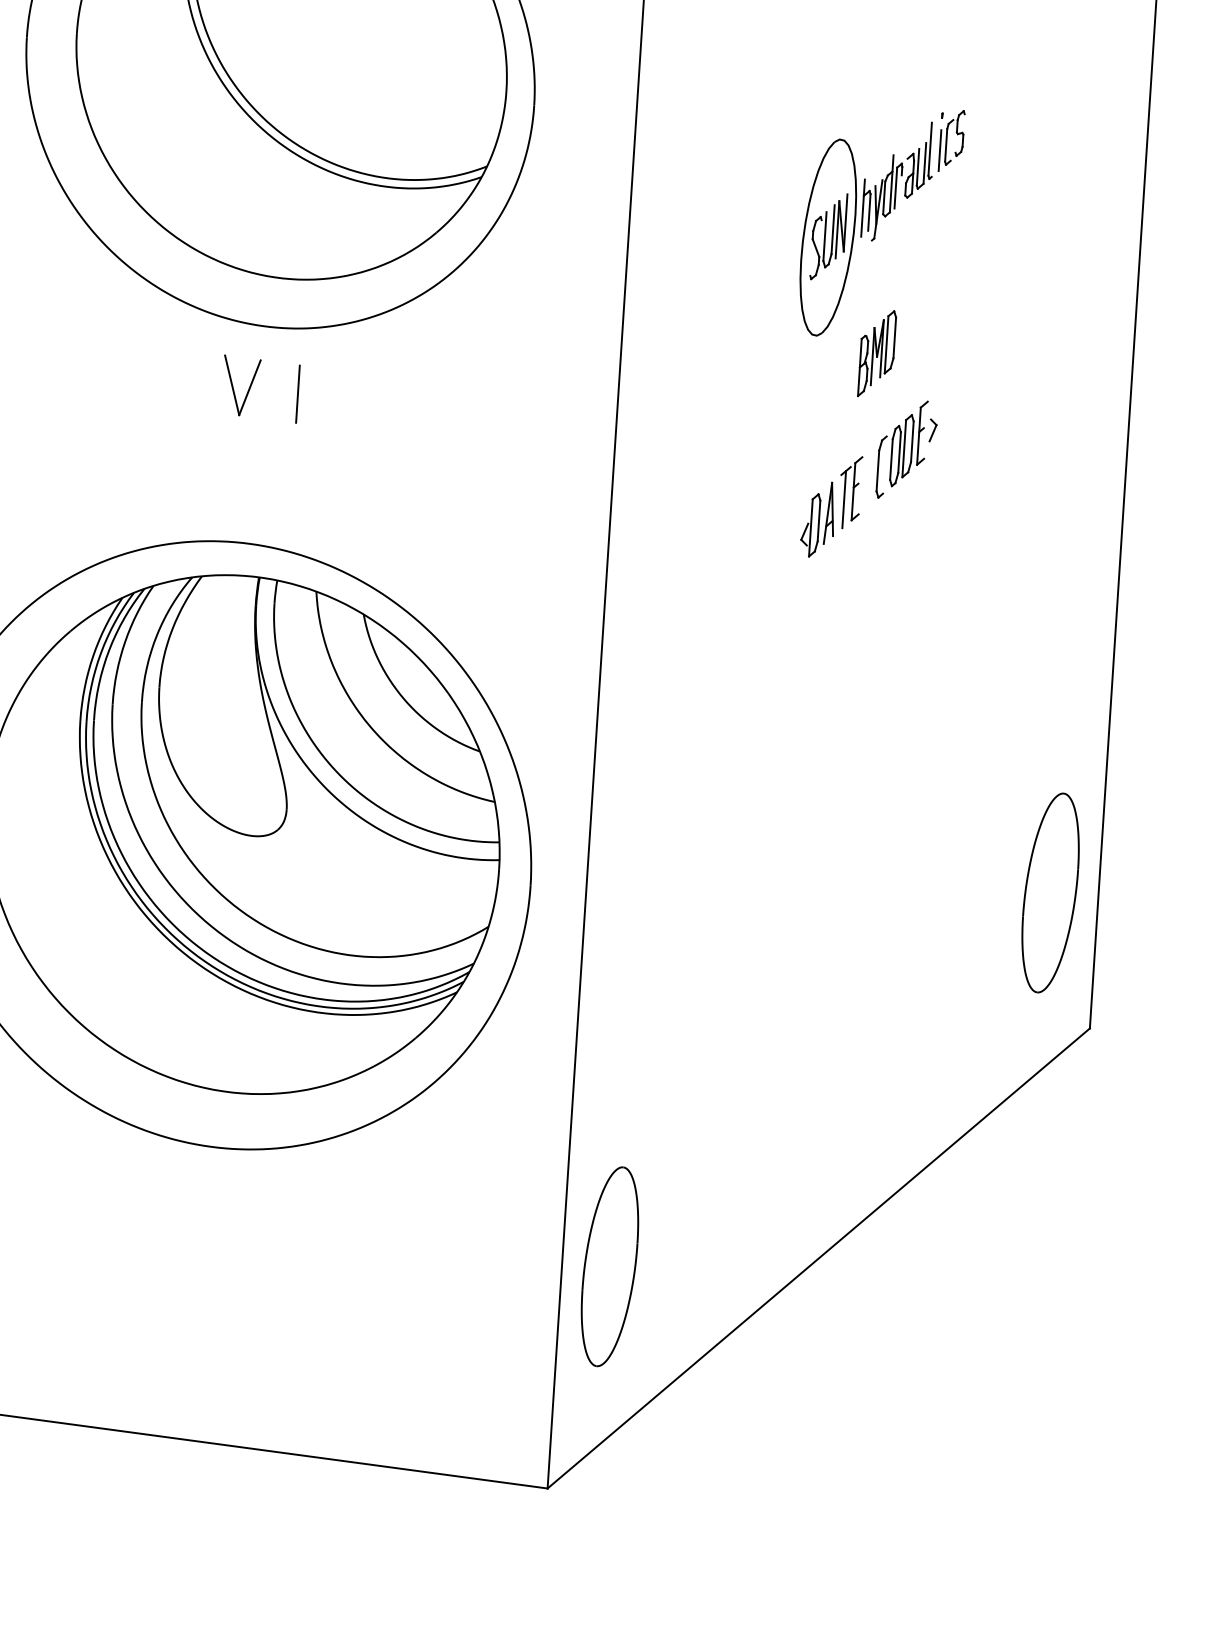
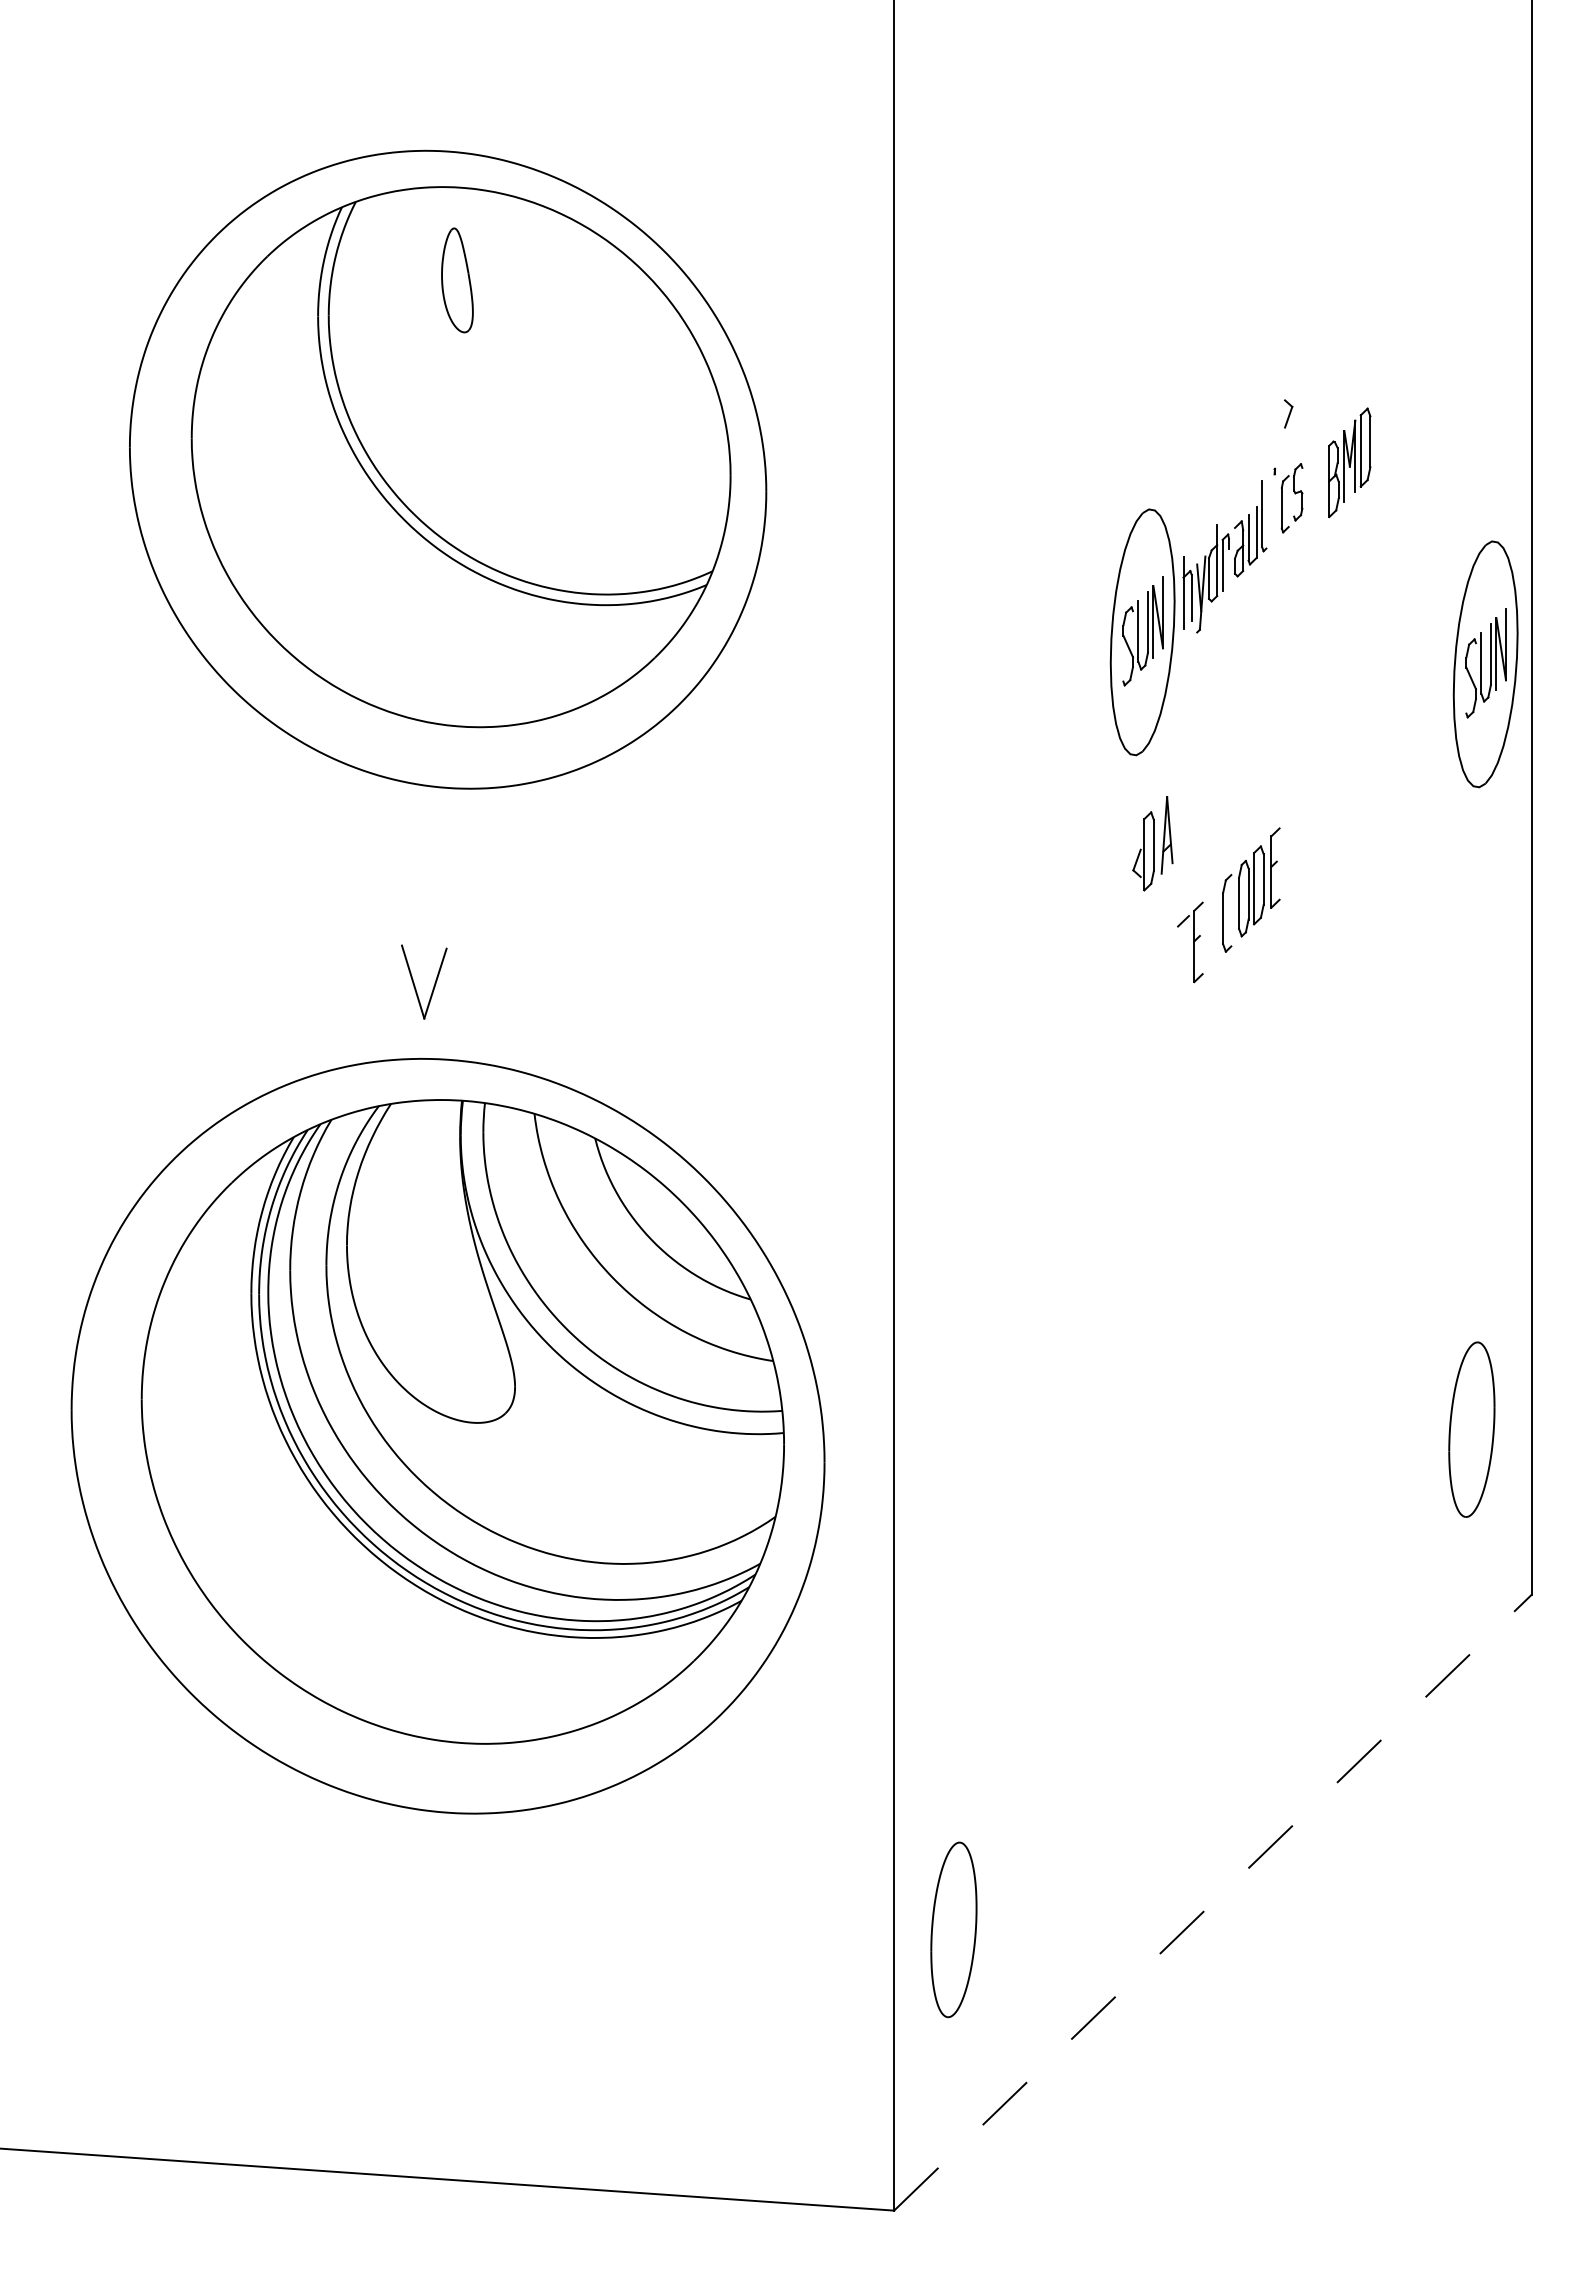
line: (939, 150) -> (1274, 514), removed
part: (1101, 281) -> (1485, 664), added
part: (876, 353) -> (1349, 462), moved
part: (233, 388) -> (415, 985), moved
line: (297, 393) -> (495, 869), removed
part: (933, 430) -> (1288, 413), moved
line: (844, 499) -> (1183, 956), removed
part: (818, 519) -> (1152, 843), moved
part: (1050, 892) -> (1471, 1429), size x0.7
line: (819, 1258) -> (1213, 1902), solid -> dashed
part: (609, 1266) -> (953, 1929), size x0.7

